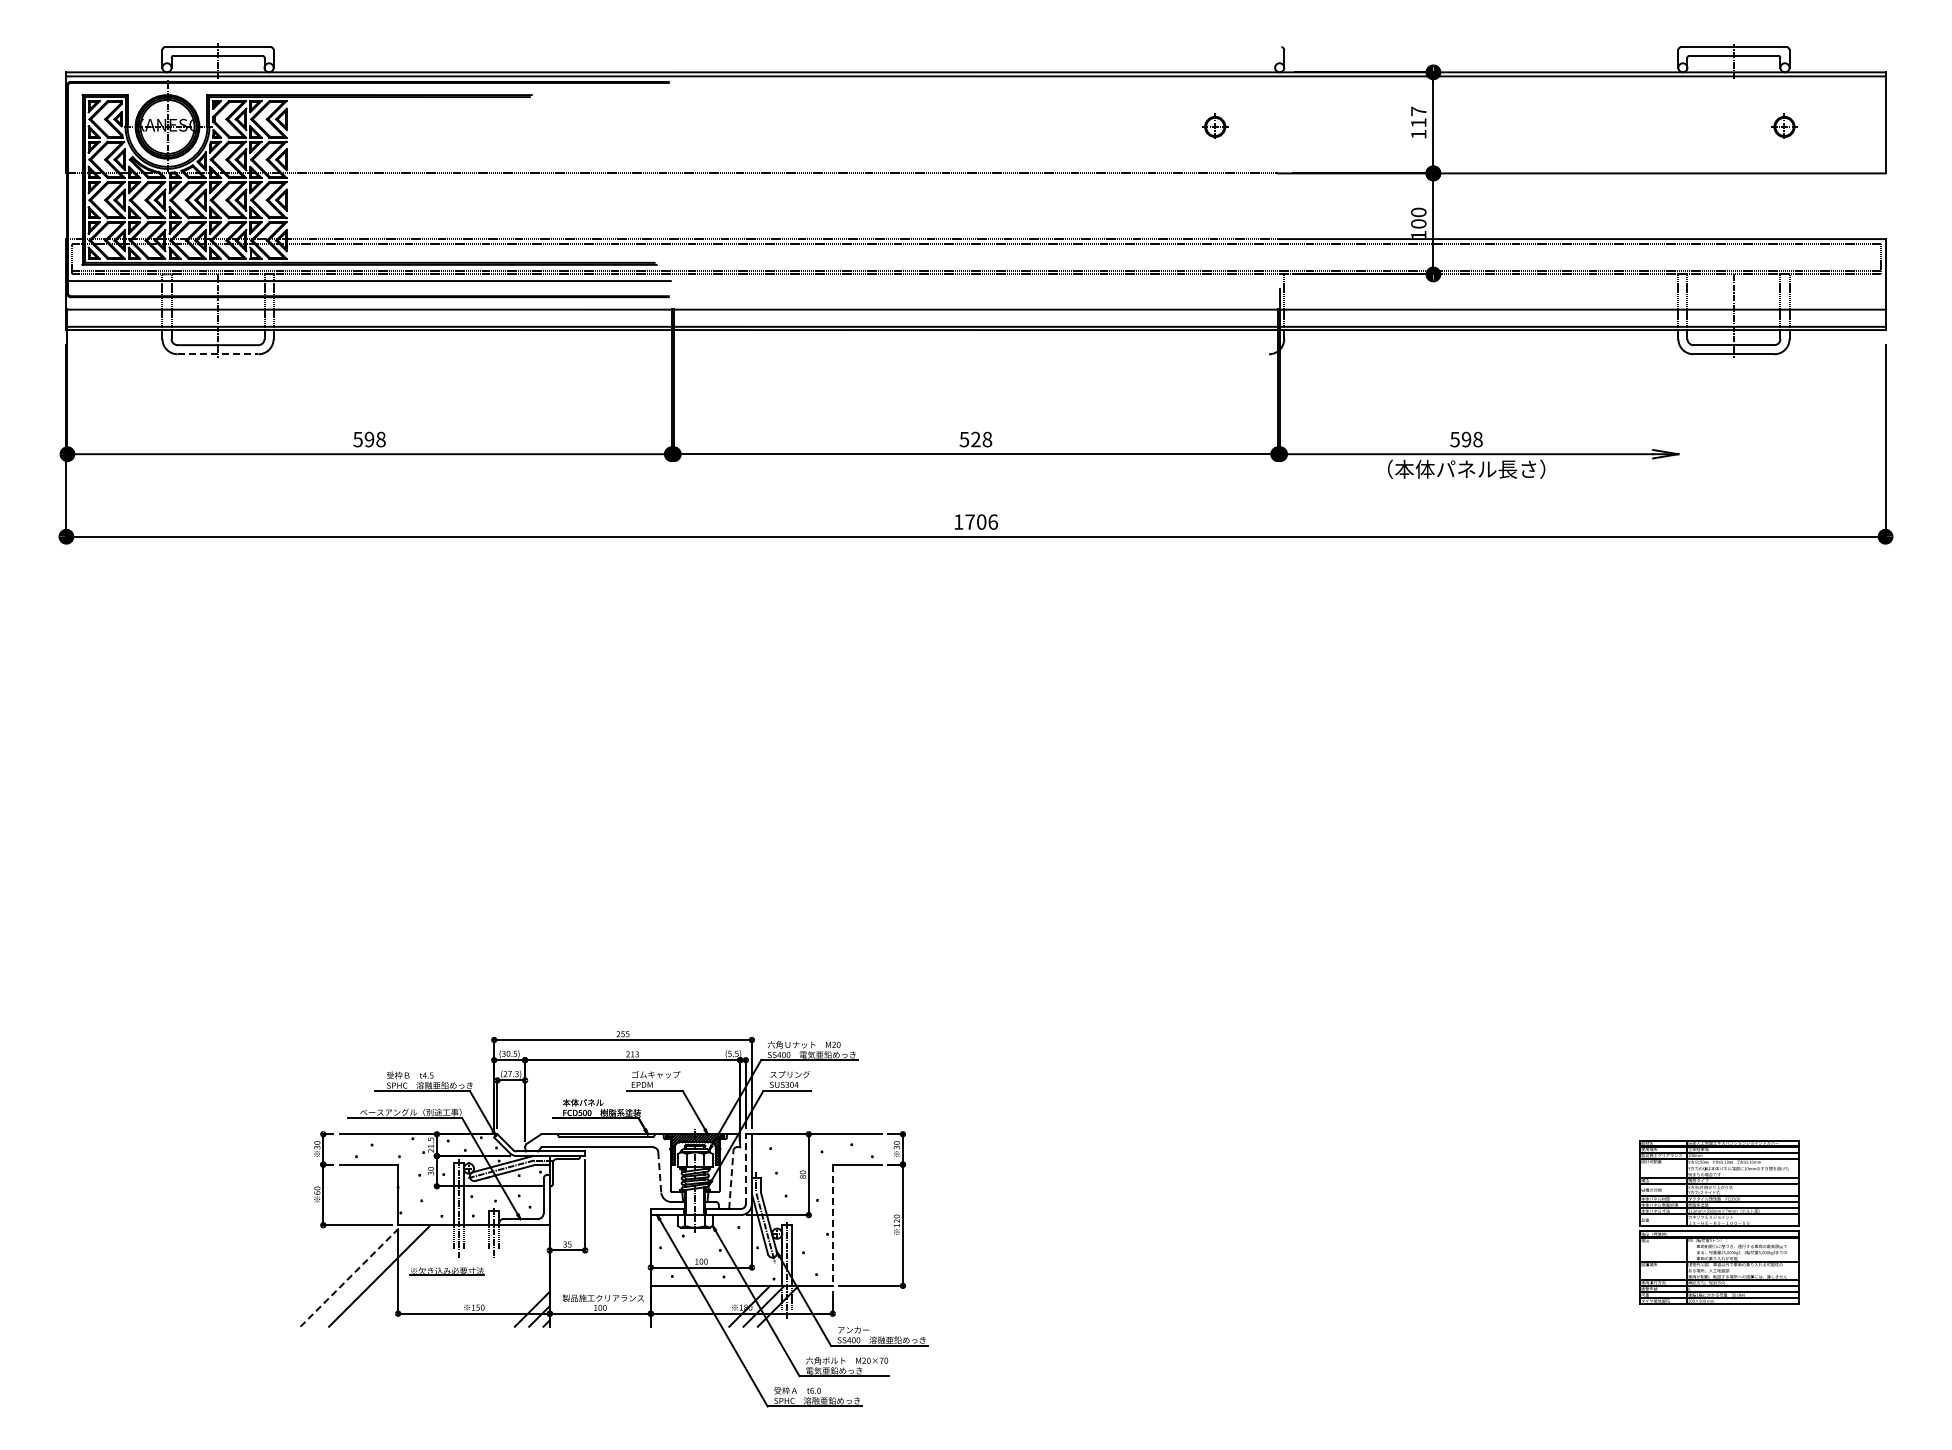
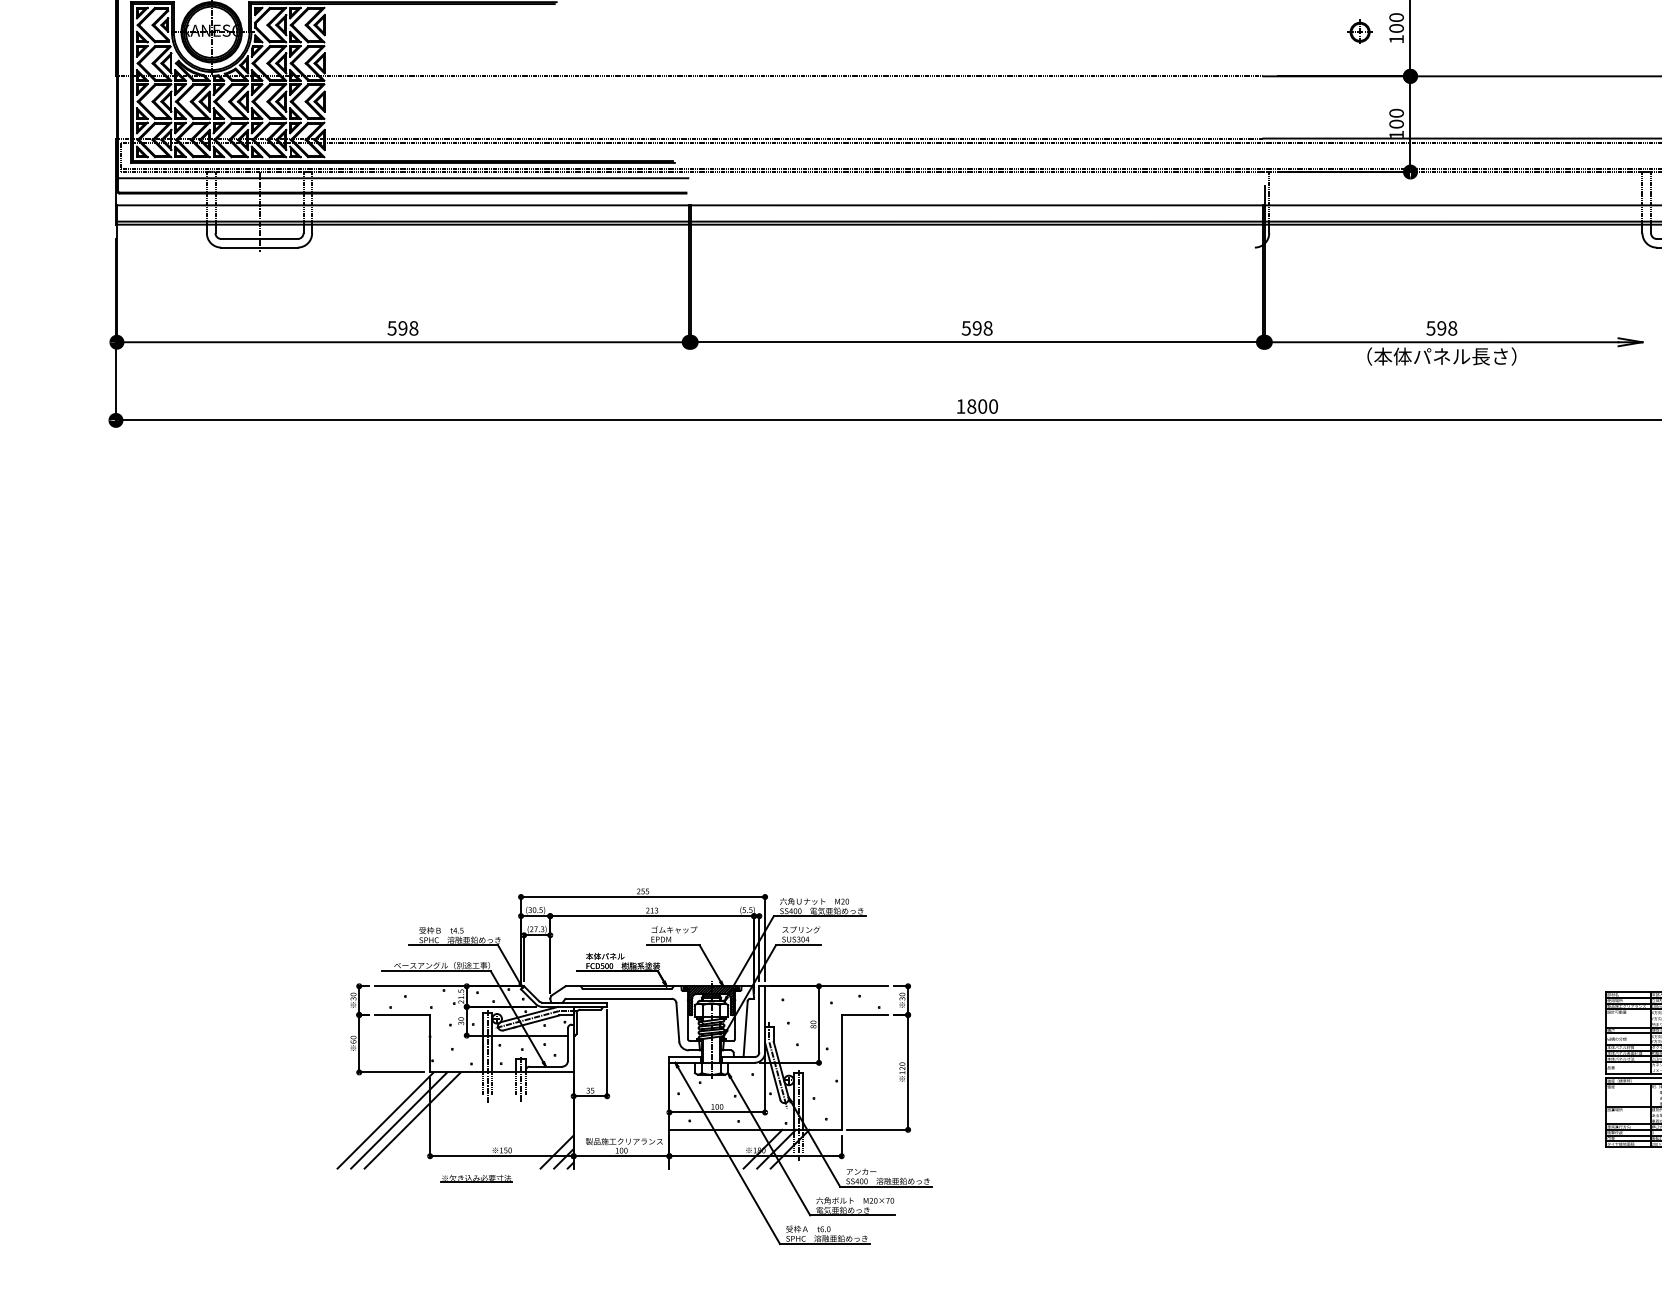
text: (1418, 116) -> (1396, 22), 117 -> 100
part: (1215, 125) -> (1360, 30), moved
line: (218, 354) -> (259, 247), dashed -> solid
text: (975, 439) -> (976, 328), 528 -> 598
text: (981, 521) -> (982, 405), 1706 -> 1800
line: (745, 1168) -> (759, 1018), dashed -> solid
line: (659, 1172) -> (677, 1022), dashed -> solid
line: (731, 1179) -> (745, 1029), dashed -> solid
line: (832, 1225) -> (841, 1072), dashed -> solid
part: (446, 1271) -> (475, 1178), moved
line: (365, 1275) -> (399, 1120), added
line: (351, 1276) -> (385, 1120), dashed -> solid

